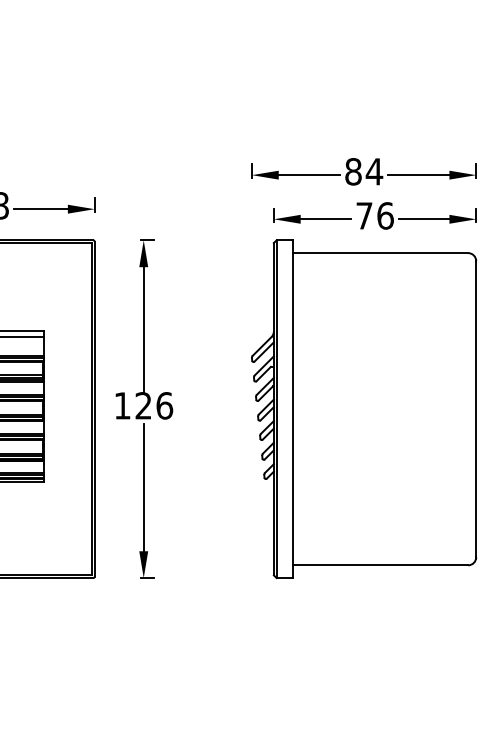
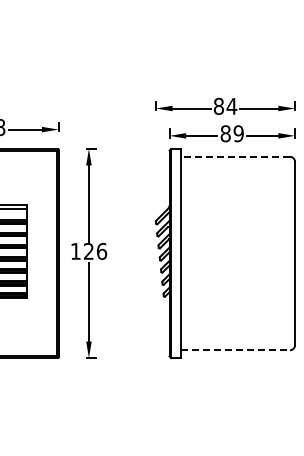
text: (373, 215) -> (231, 133), 76 -> 89
line: (380, 252) -> (235, 156), solid -> dashed
line: (381, 565) -> (236, 350), solid -> dashed

